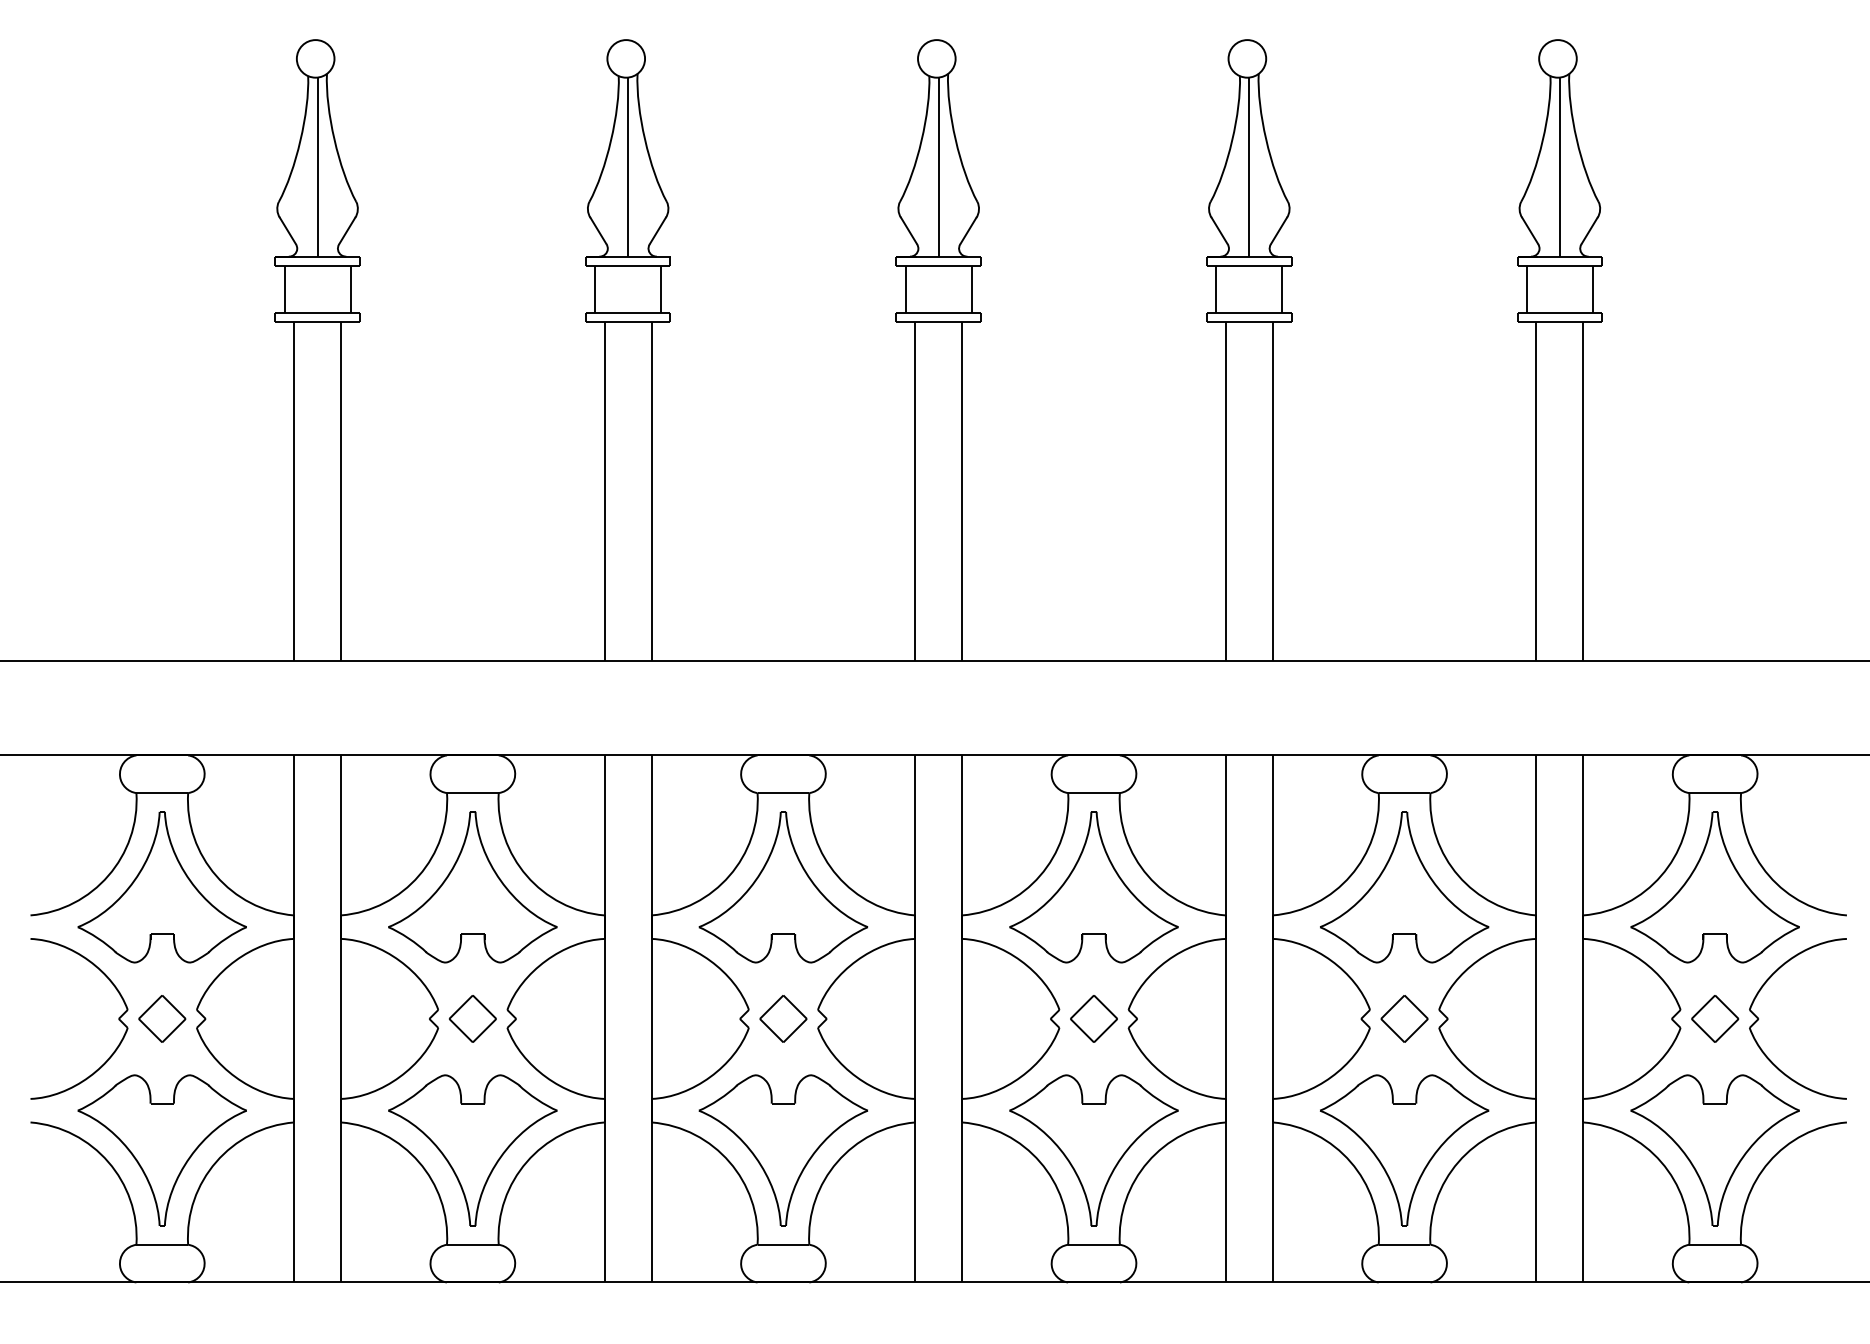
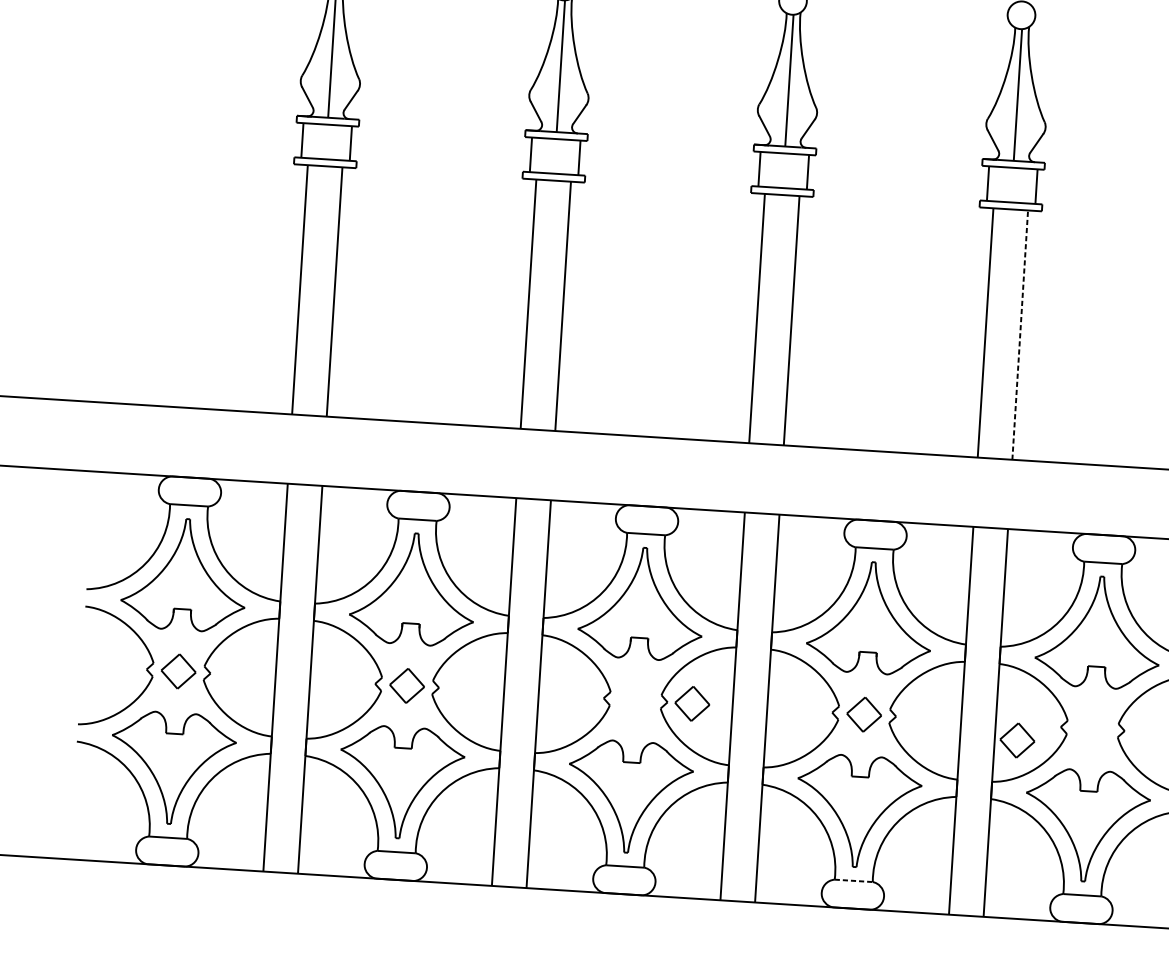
line: (1272, 491) -> (1019, 334), solid -> dashed
part: (783, 1018) -> (692, 703), moved
part: (1404, 1018) -> (1017, 740), moved
line: (1094, 1244) -> (854, 880), solid -> dashed

